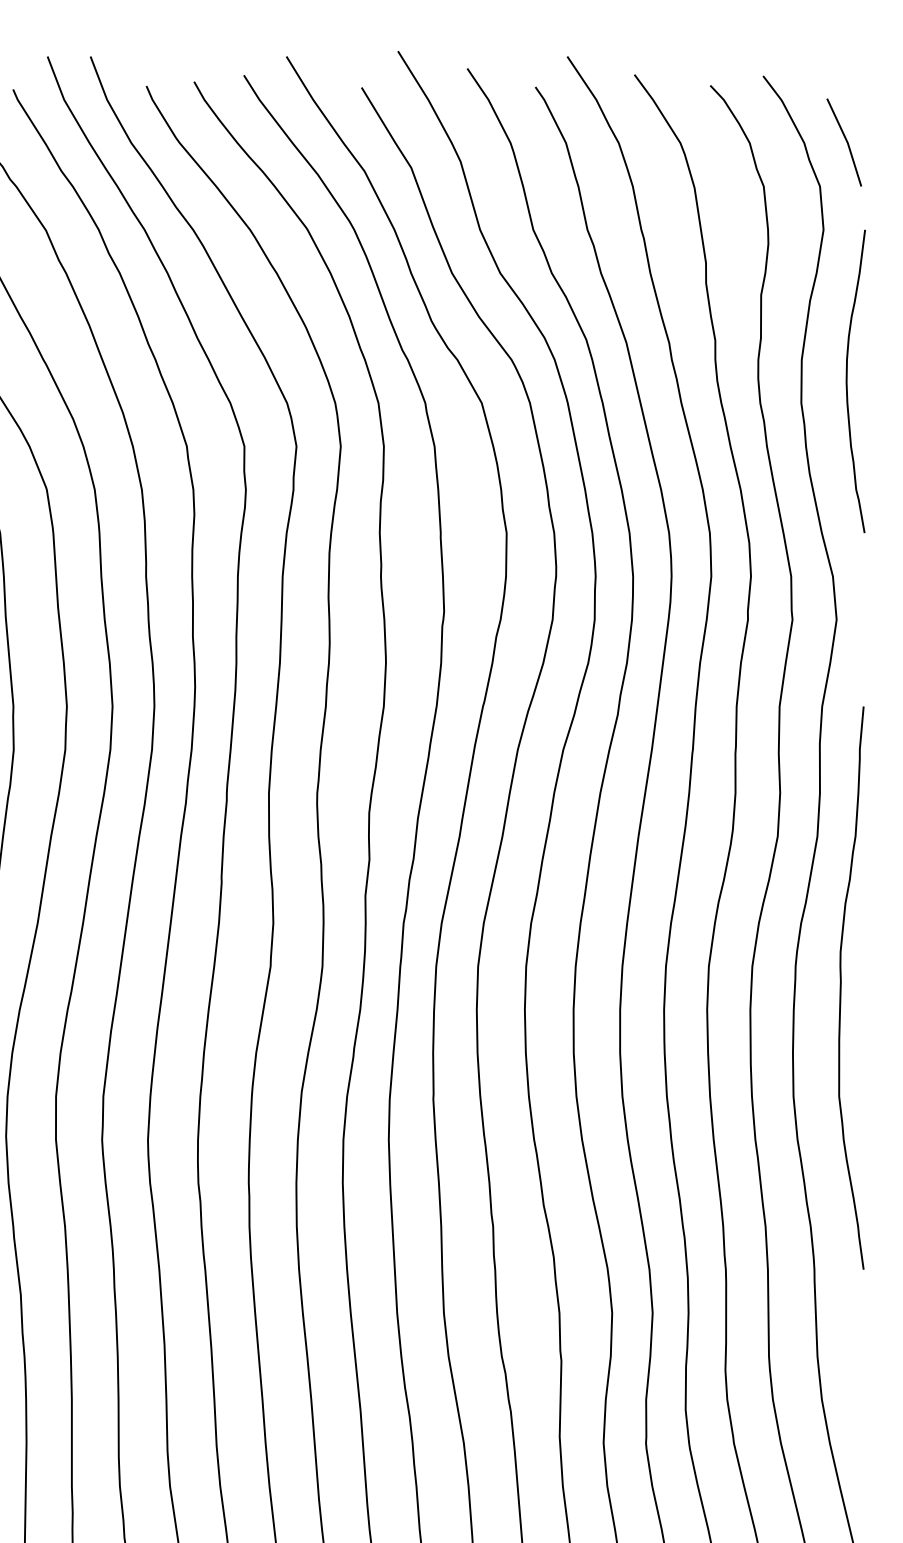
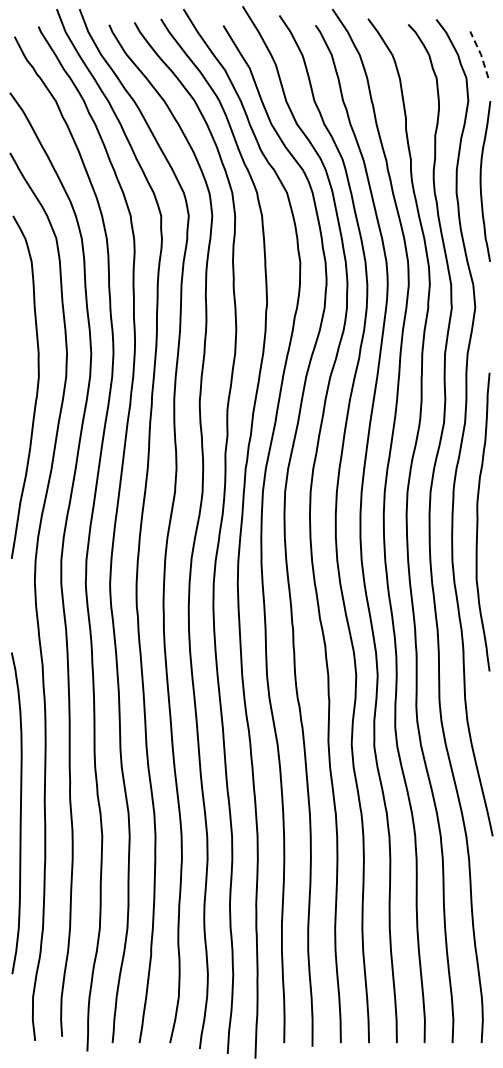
line: (846, 142) -> (480, 54), solid -> dashed
curve: (842, 986) -> (478, 521), moved

